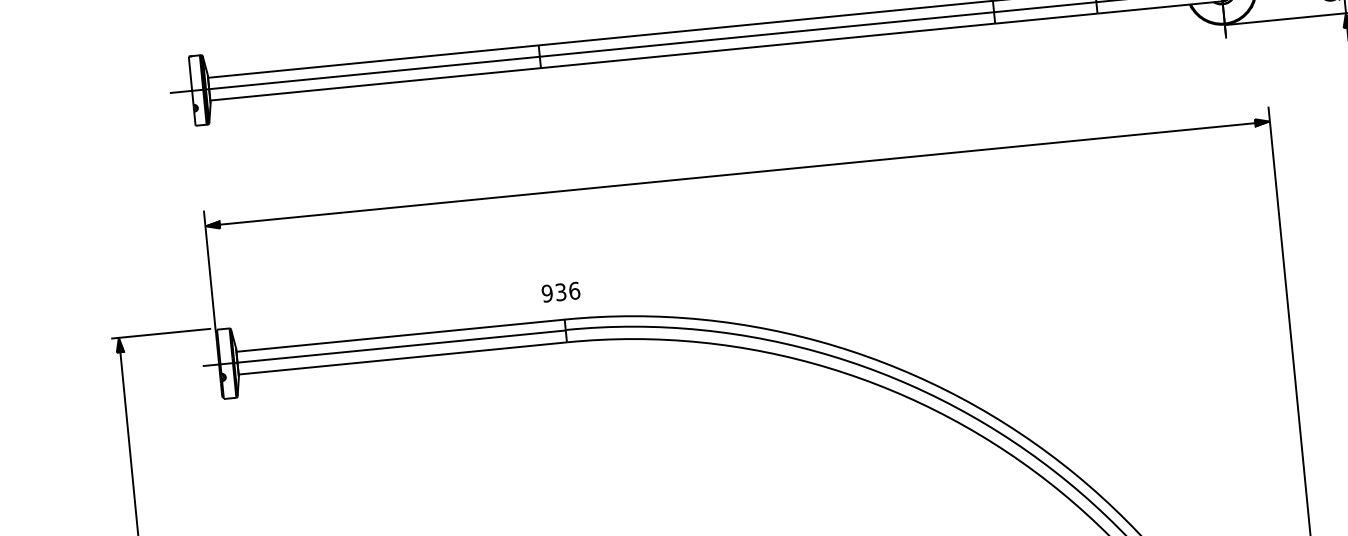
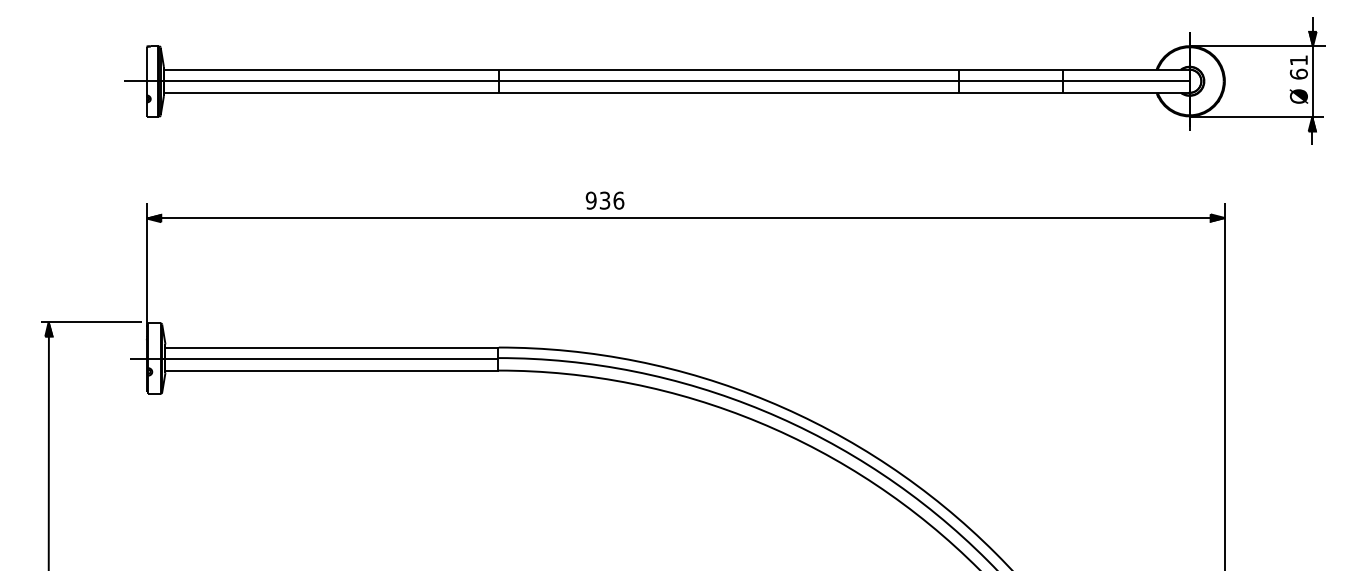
text: (560, 292) -> (604, 200), moved

